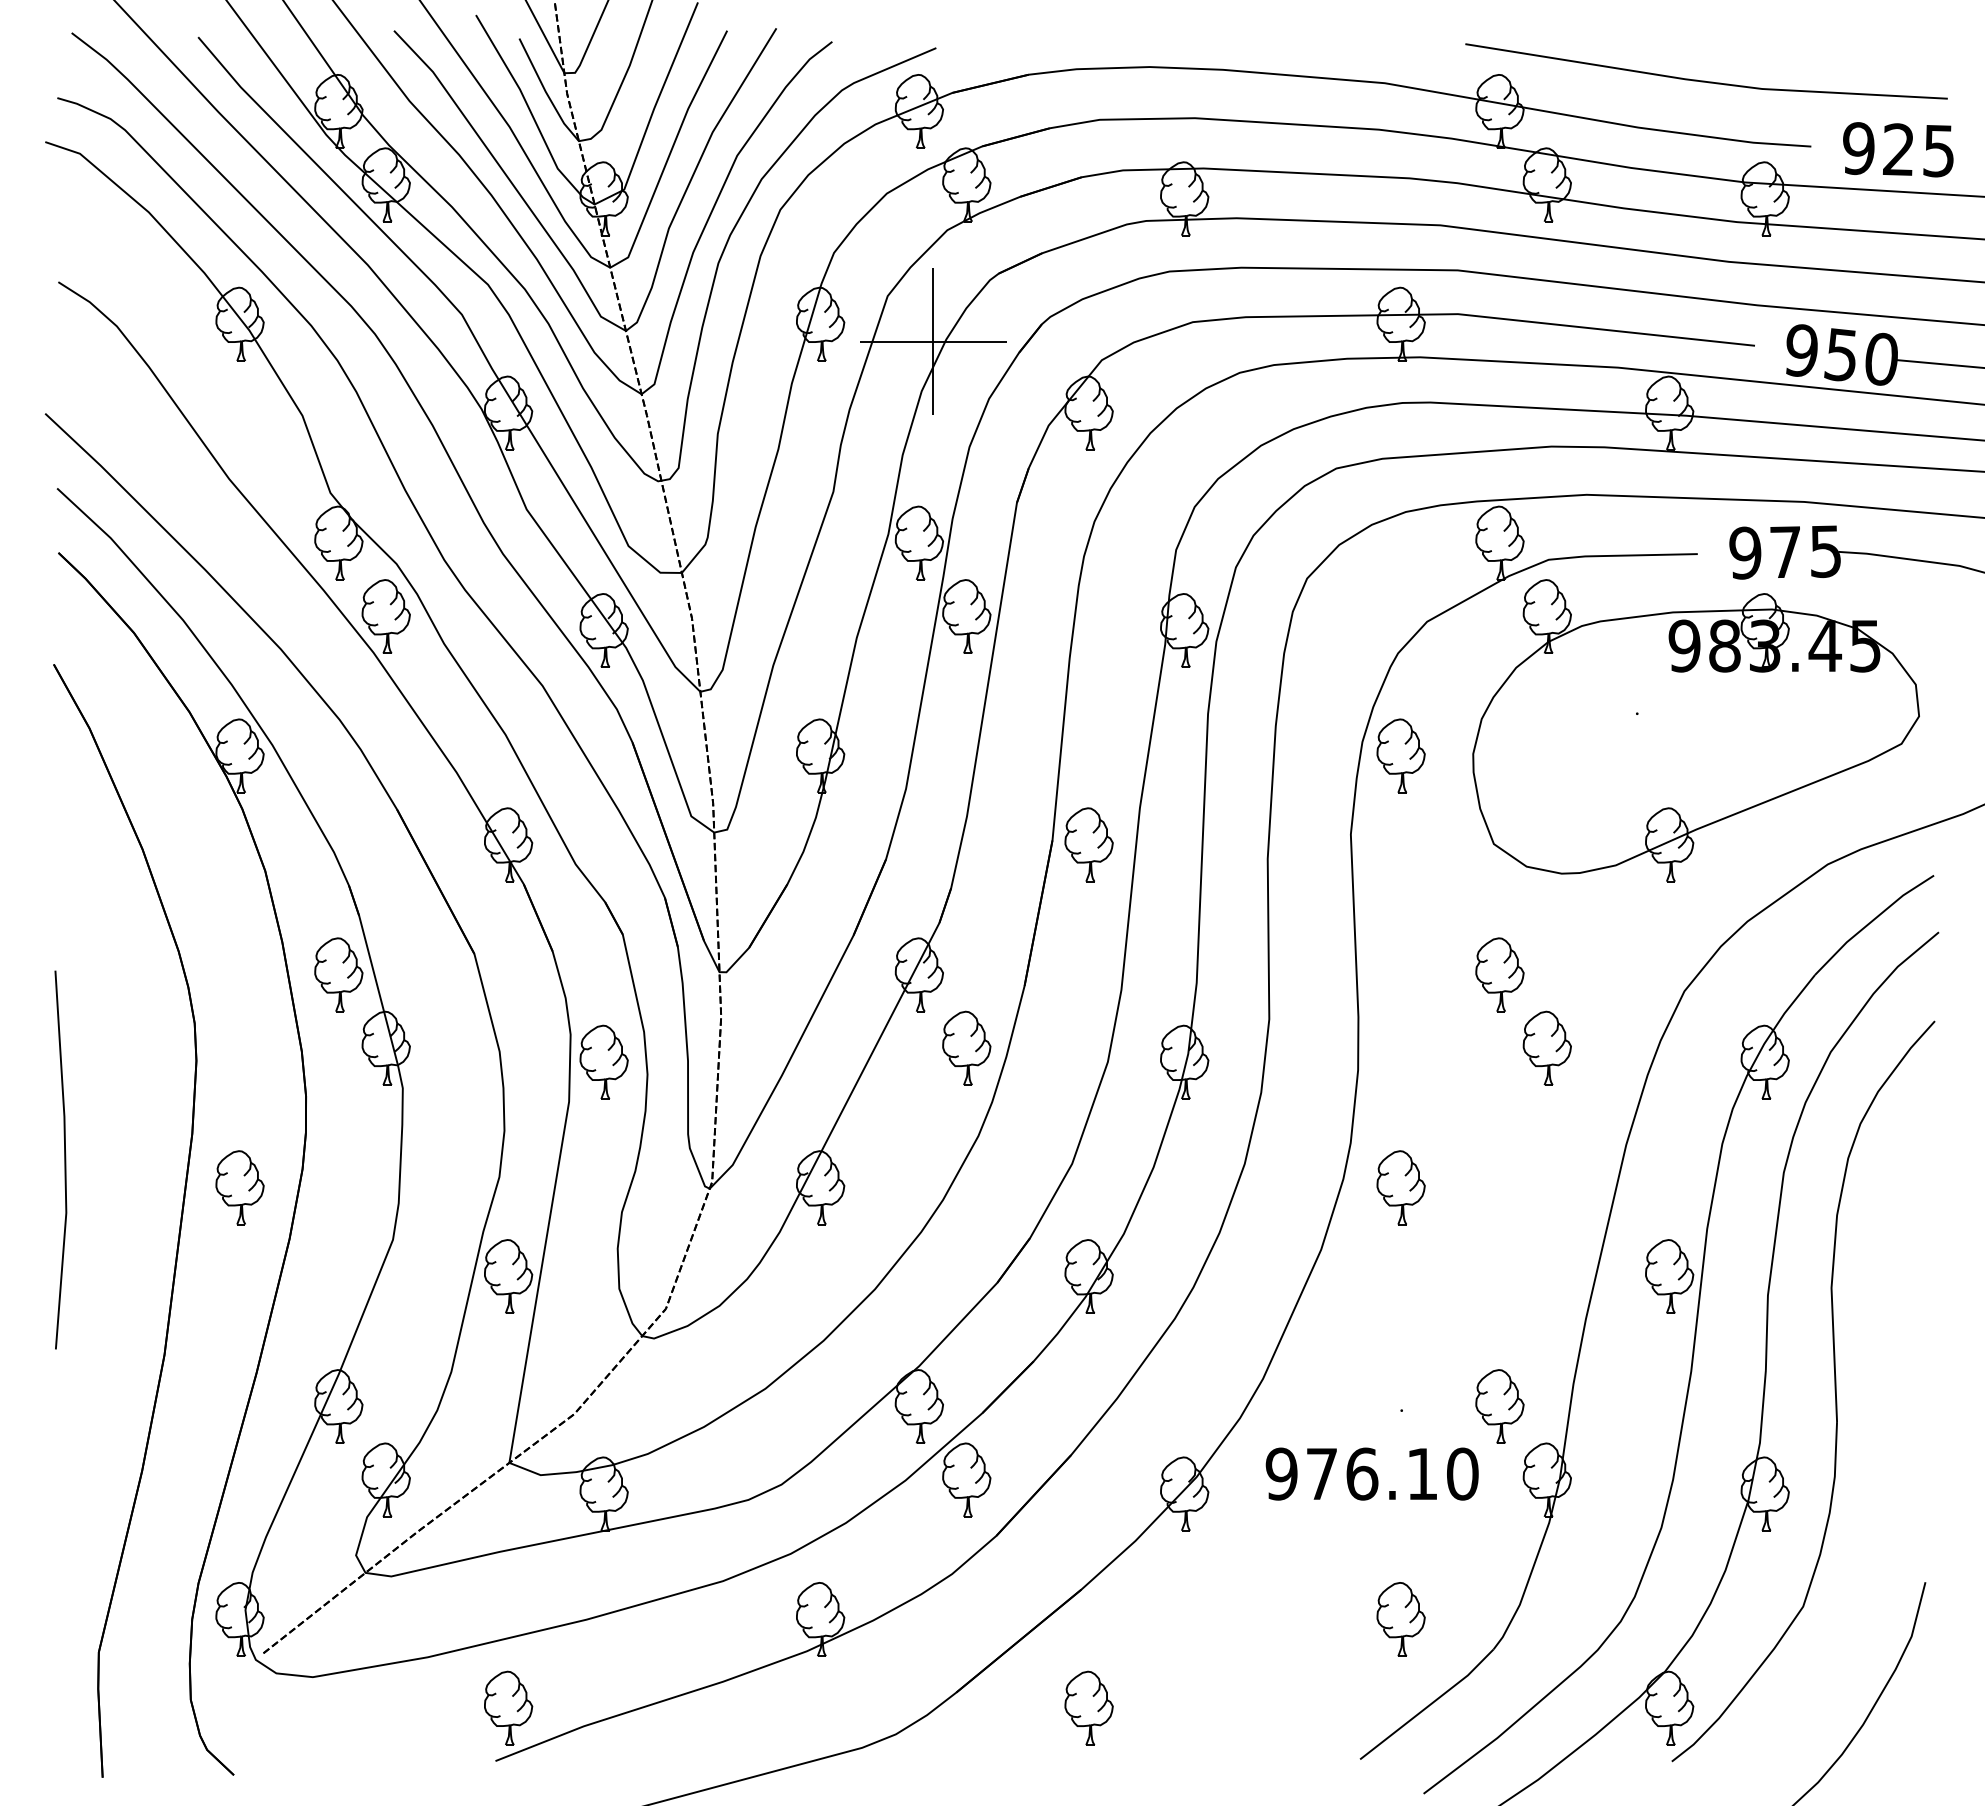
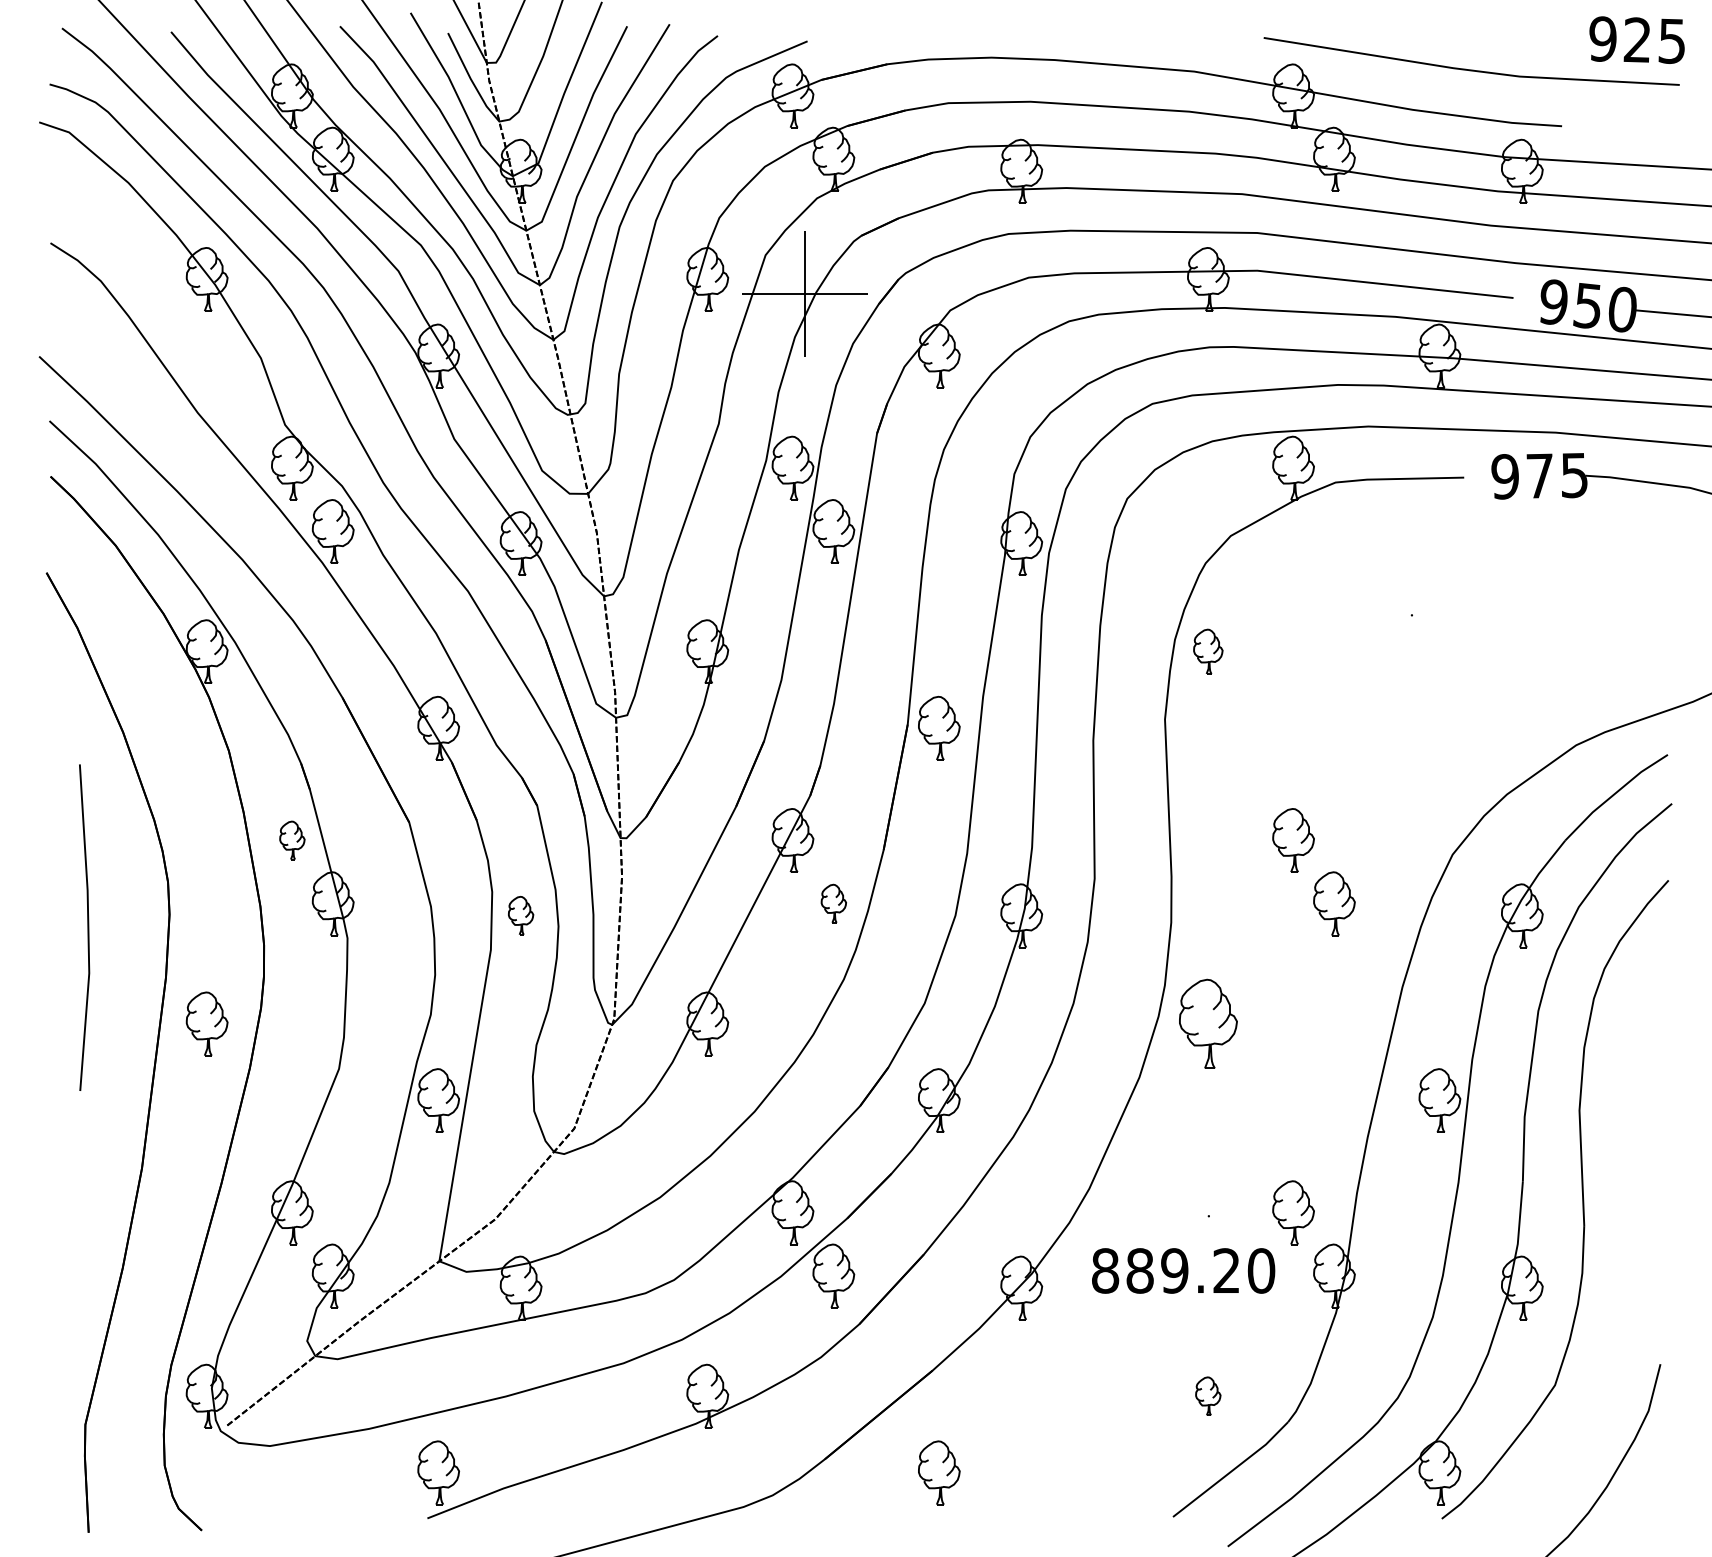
text: (1898, 149) -> (1637, 39), moved
part: (1695, 730) -> (1462, 629), removed
part: (1400, 755) -> (1207, 651), size x0.7
part: (338, 974) -> (292, 840), size x0.6
part: (966, 1047) -> (833, 903), size x0.6
part: (603, 1061) -> (520, 915), size x0.6
line: (64, 1159) -> (87, 927), moved
part: (1400, 1187) -> (1207, 1023), size x1.4
text: (1350, 1473) -> (1164, 1270), 976.10 -> 889.20
part: (1400, 1619) -> (1207, 1396), size x0.6

